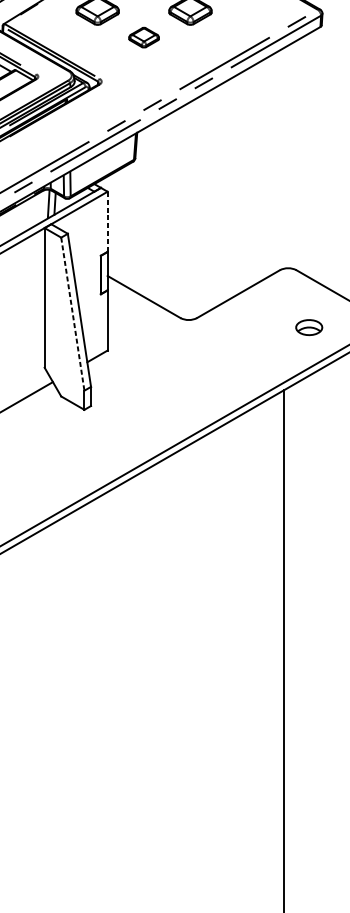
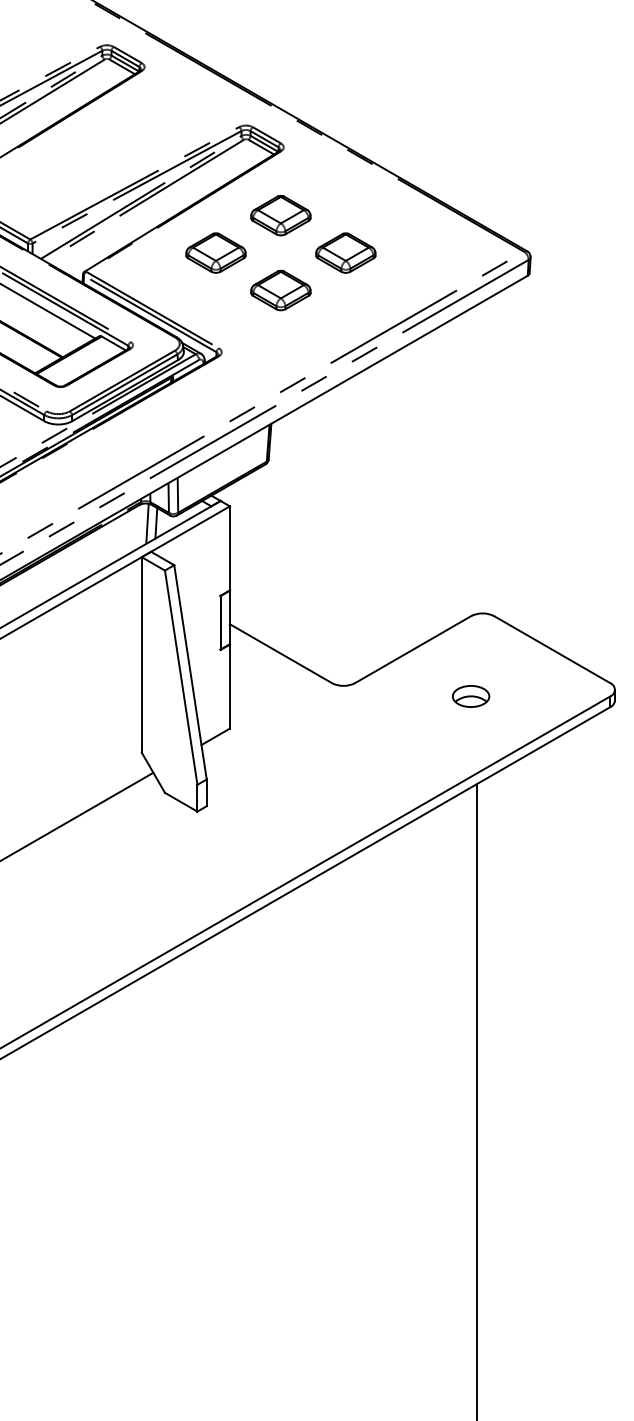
part: (143, 37) -> (280, 290), size x1.43
line: (107, 221) -> (229, 547), dashed -> solid
line: (73, 314) -> (181, 678), dashed -> solid
part: (308, 327) -> (470, 696), moved

